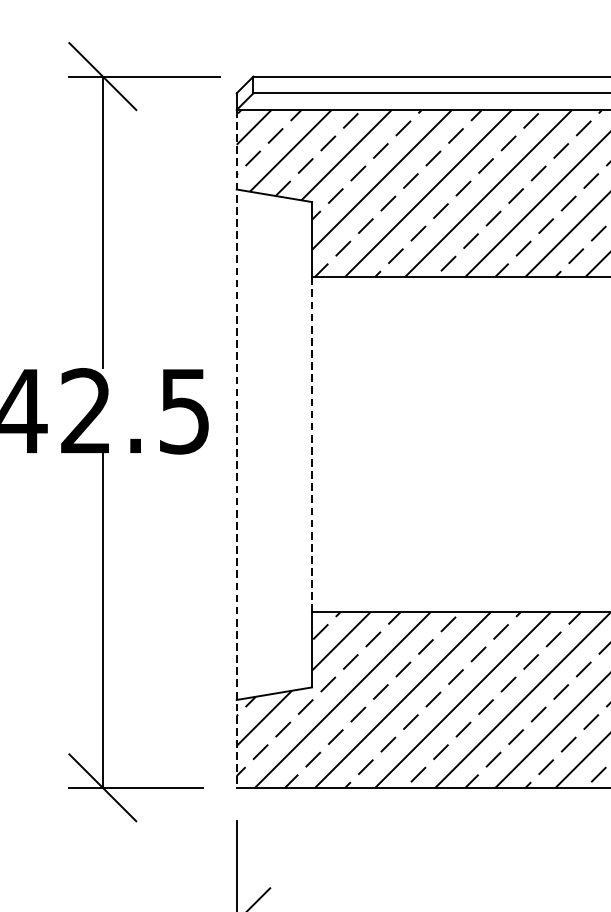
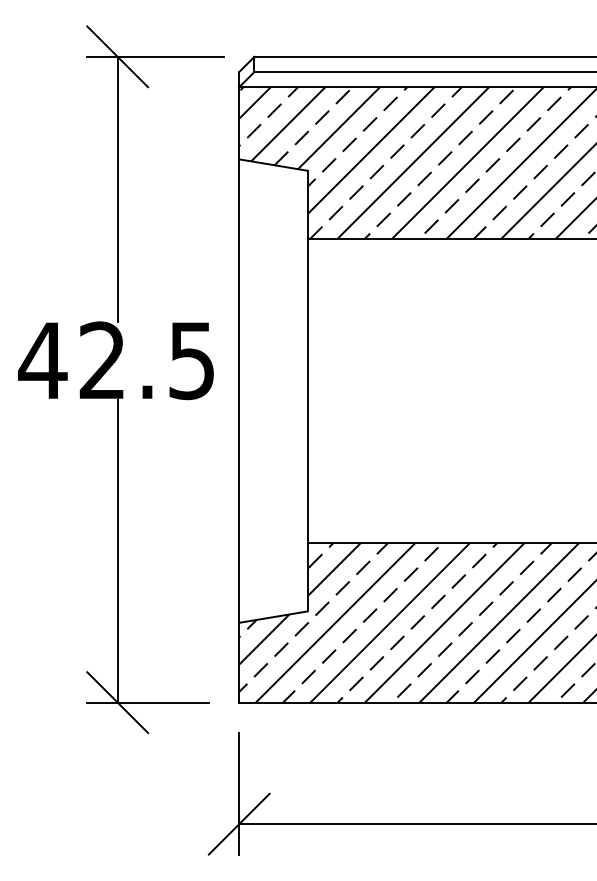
line: (311, 445) -> (307, 391), dashed -> solid
line: (236, 448) -> (239, 394), dashed -> solid

